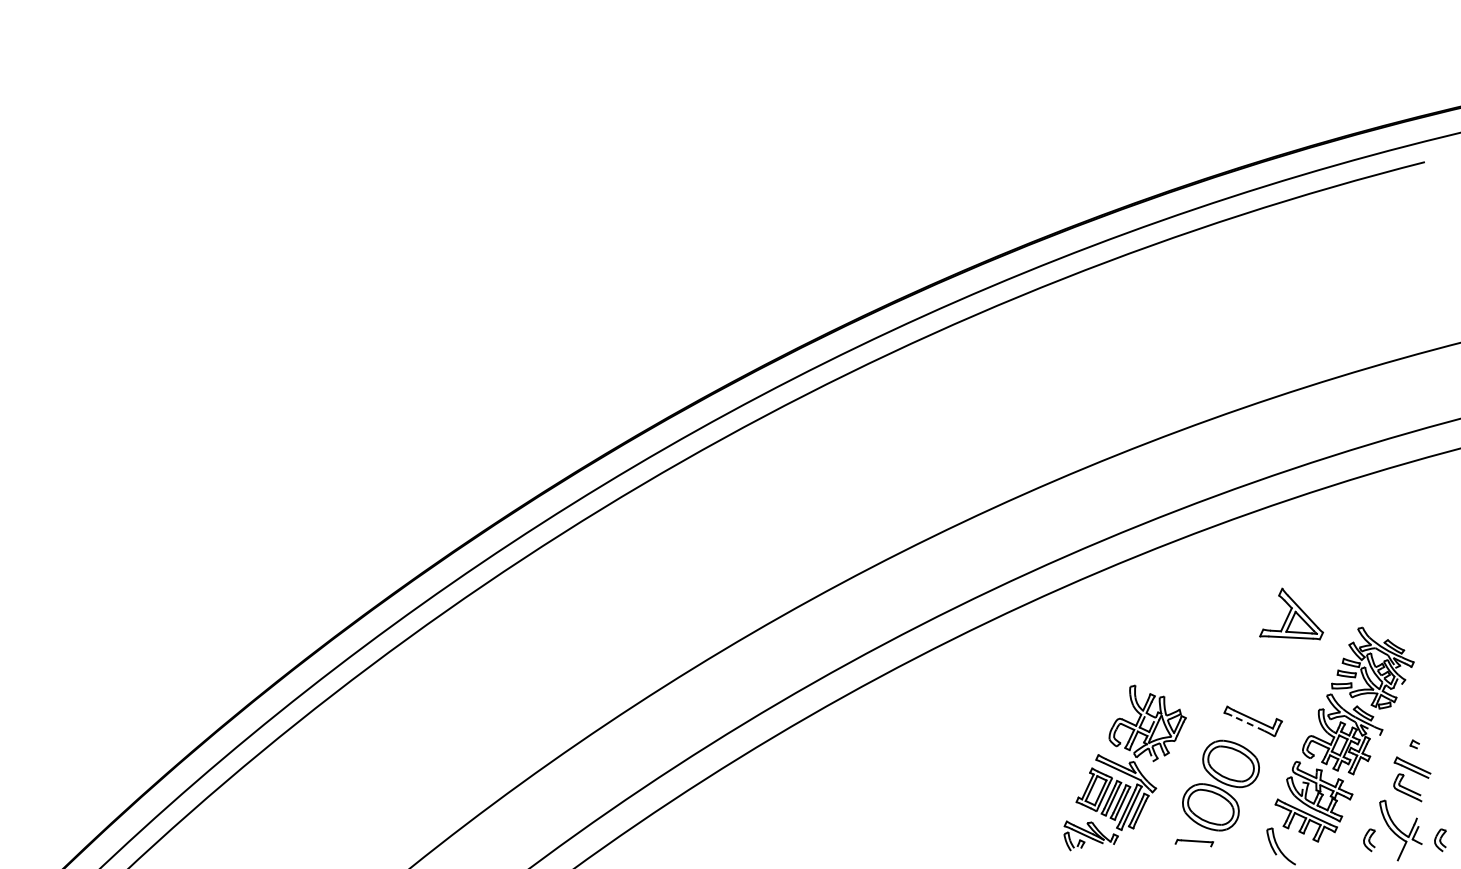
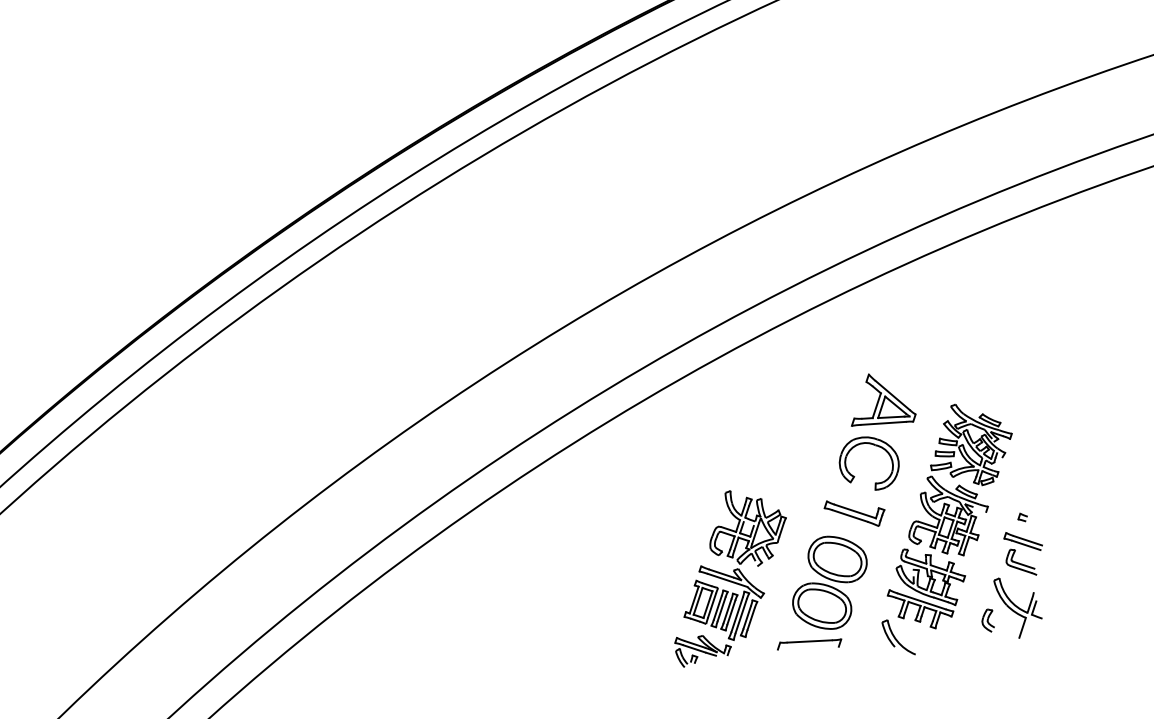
part: (1279, 658) -> (874, 446), added
line: (1248, 723) -> (850, 516), dashed -> solid
part: (1440, 840) -> (1060, 612), removed
part: (1194, 842) -> (809, 644), size x1.67

